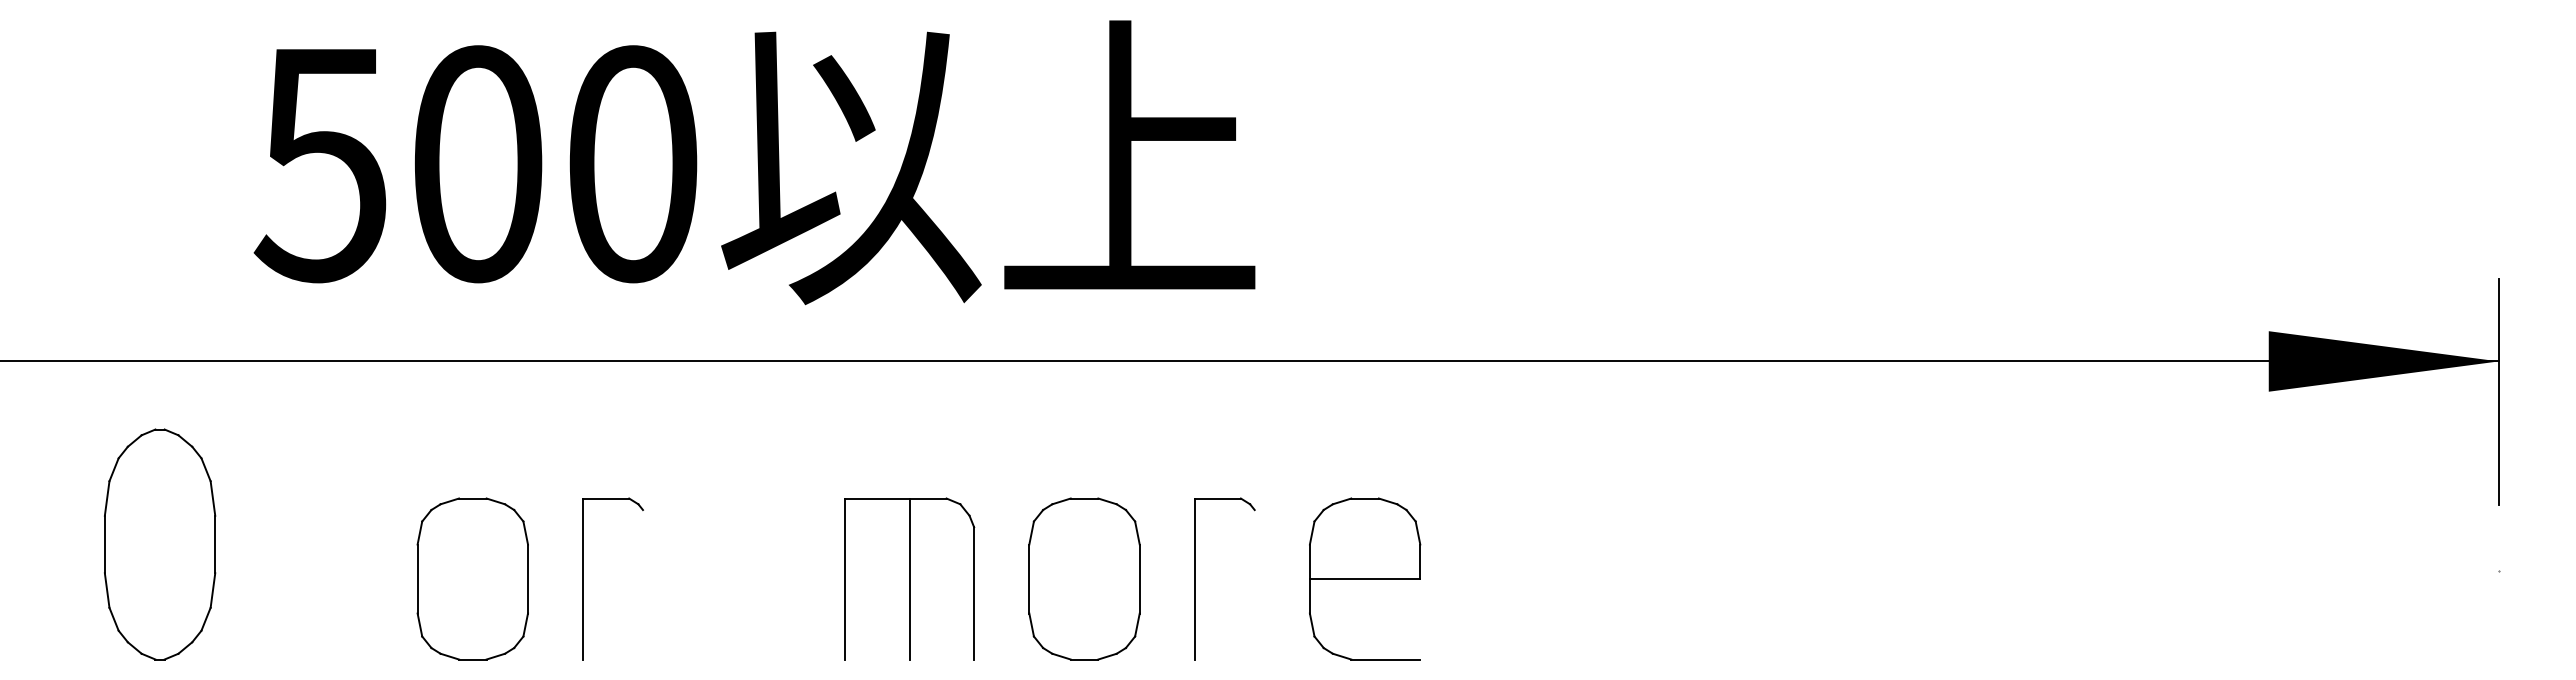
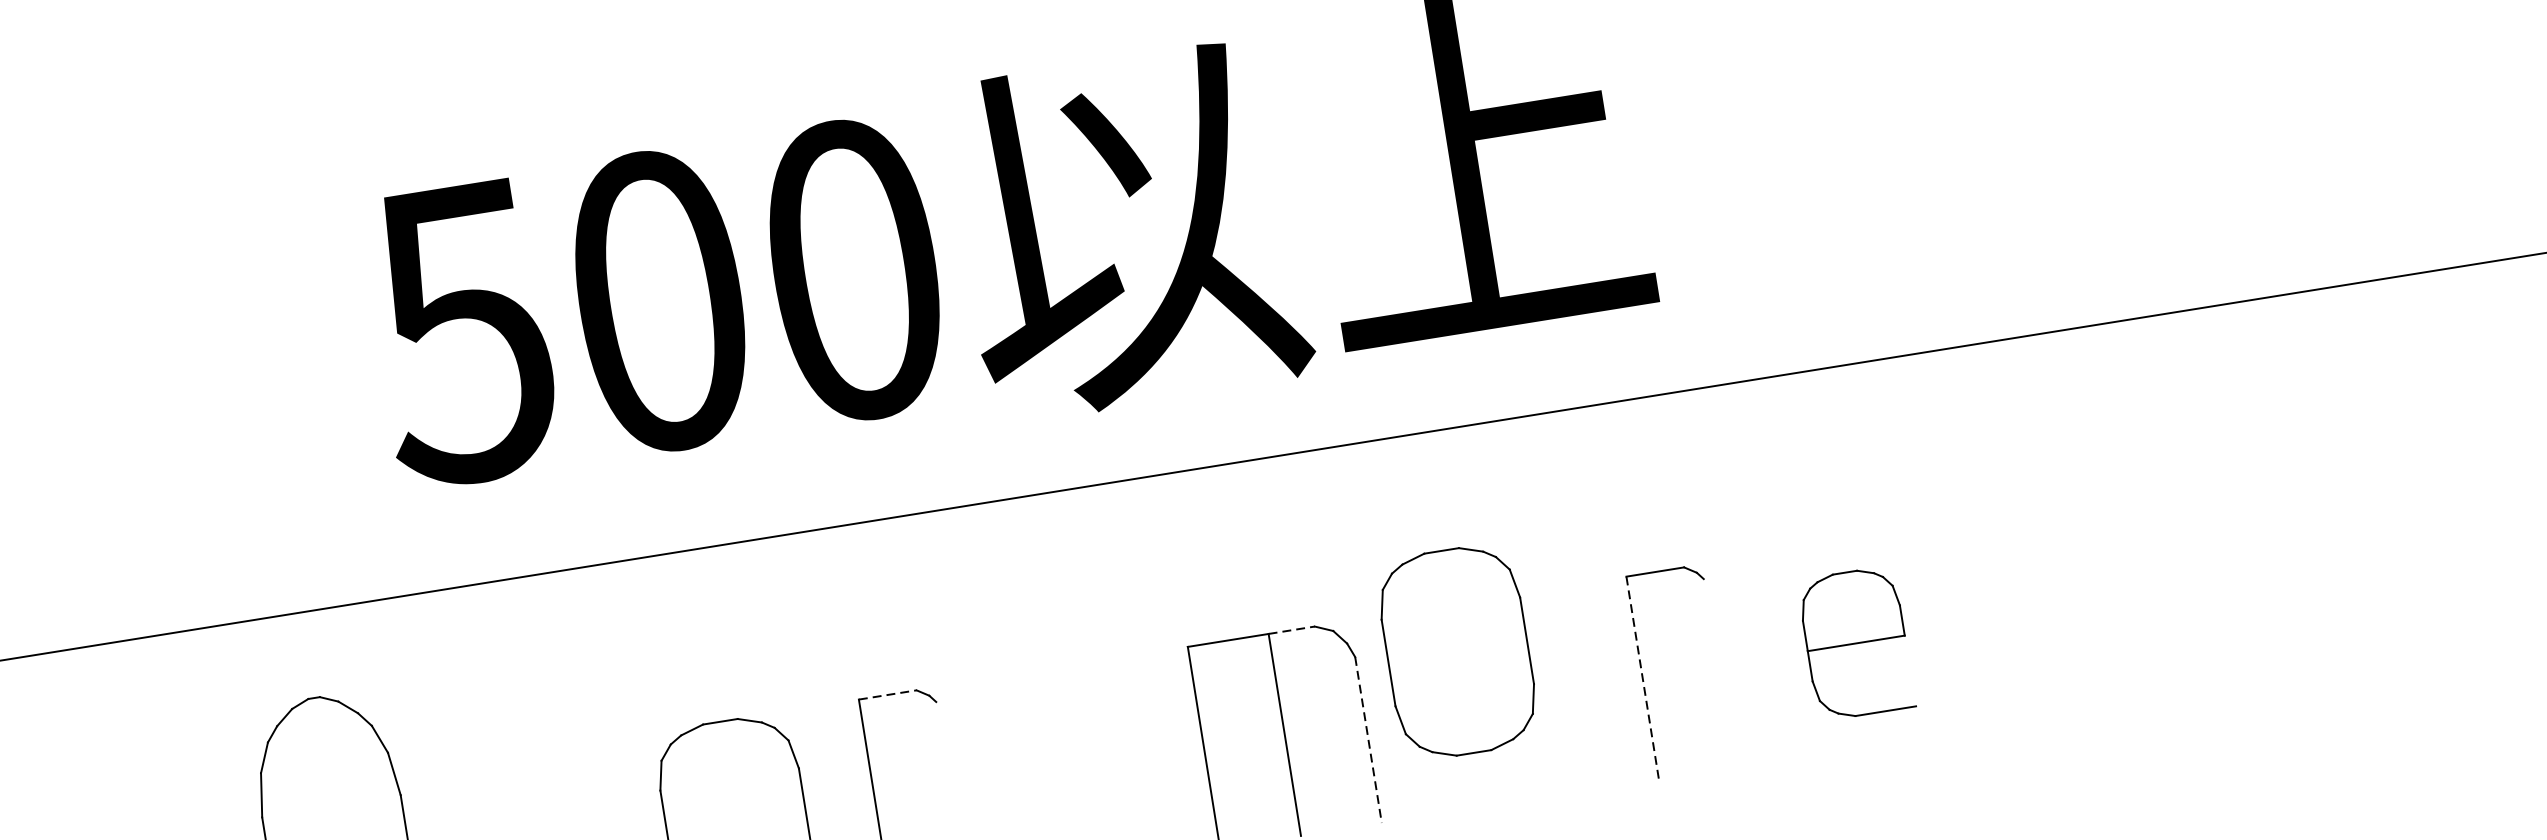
line: (606, 498) -> (888, 694), solid -> dashed
line: (928, 498) -> (1292, 630), solid -> dashed
part: (1084, 578) -> (1457, 651), moved
line: (1194, 578) -> (1641, 677), solid -> dashed
part: (1365, 578) -> (1856, 642), size x0.7
line: (974, 593) -> (1368, 740), solid -> dashed

